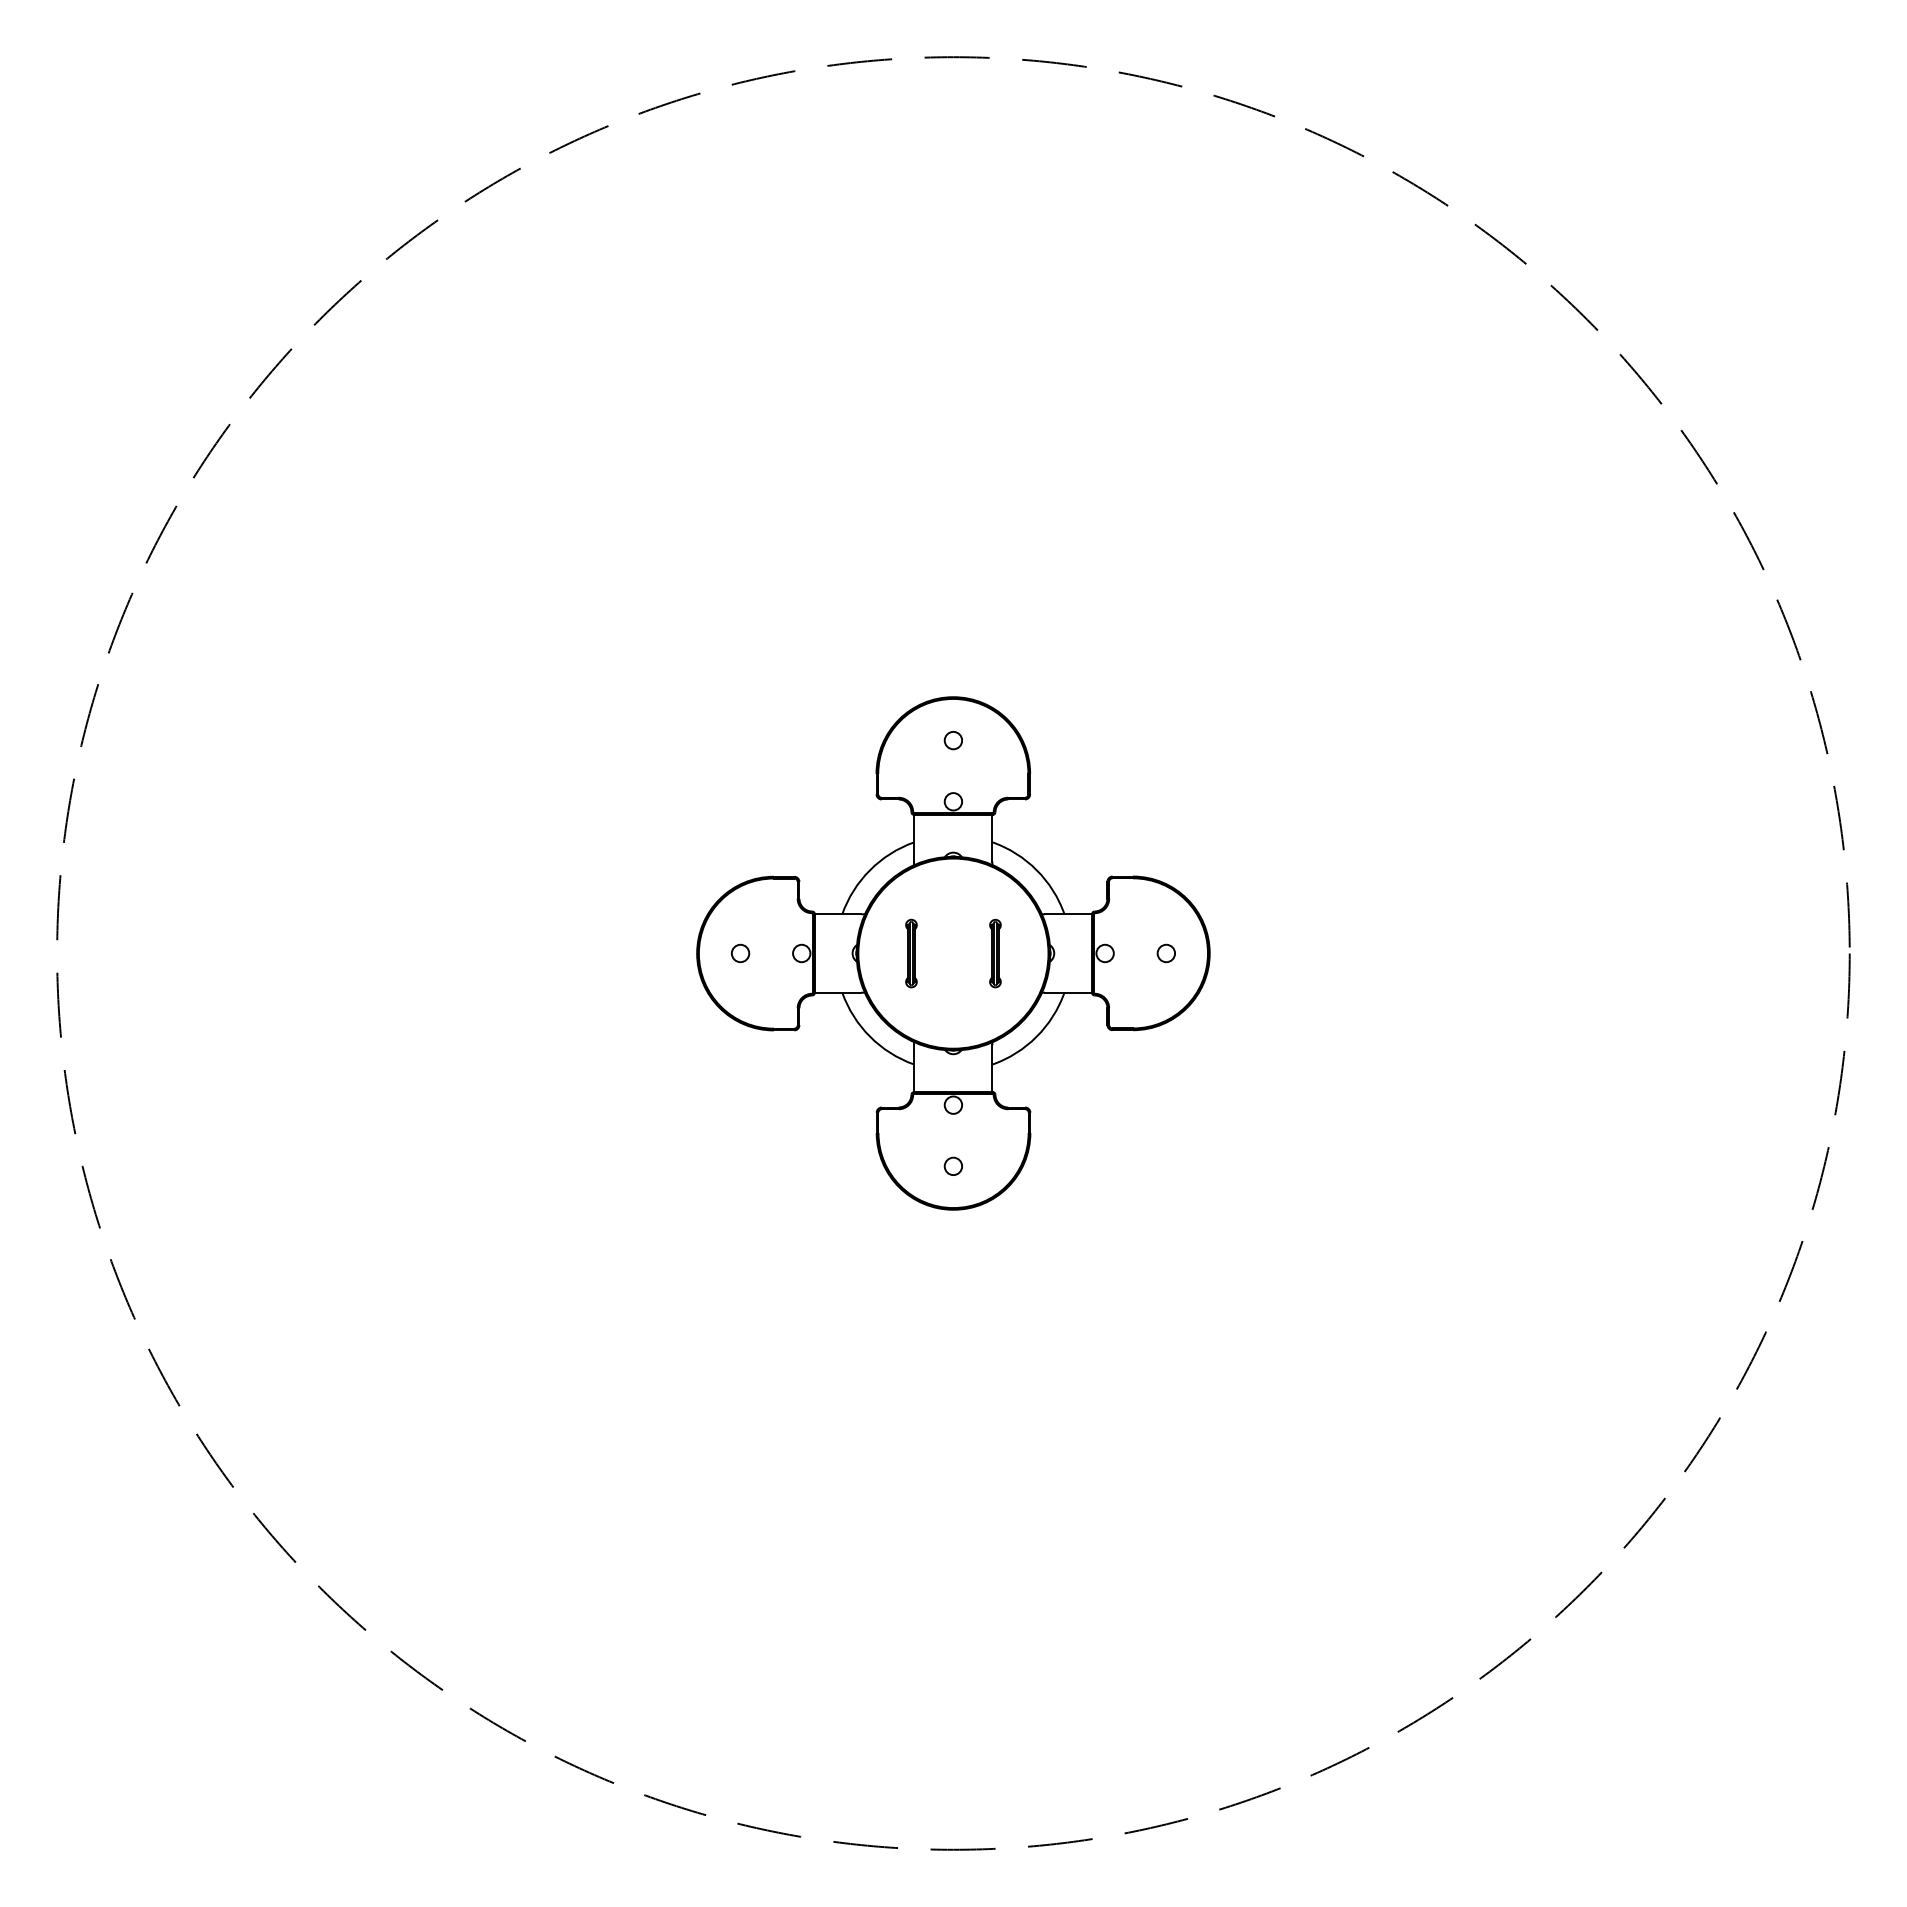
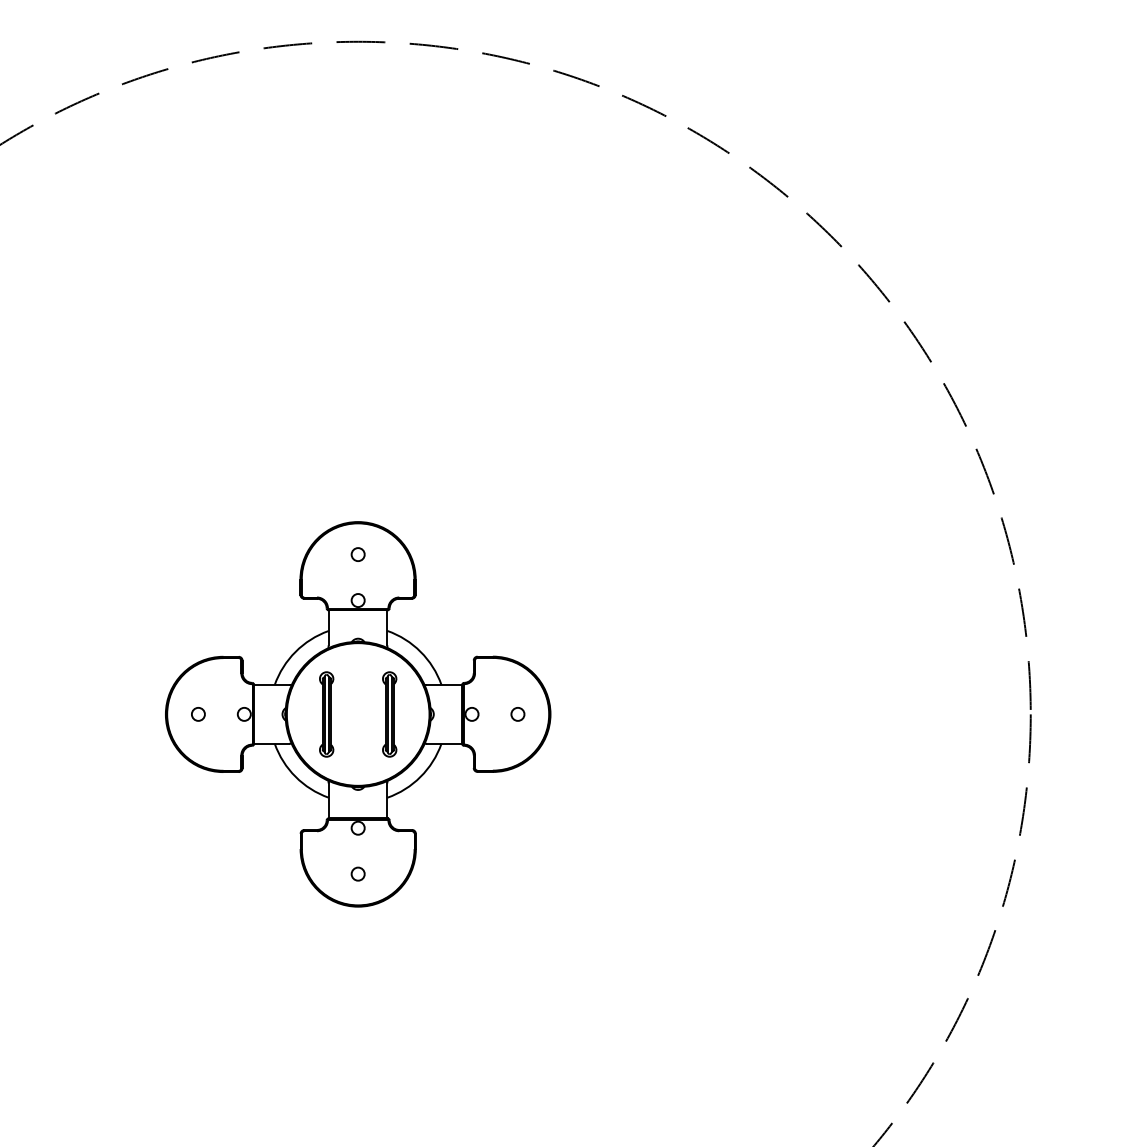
part: (911, 953) -> (326, 714), size x1.67
part: (995, 953) -> (389, 714), size x1.67

